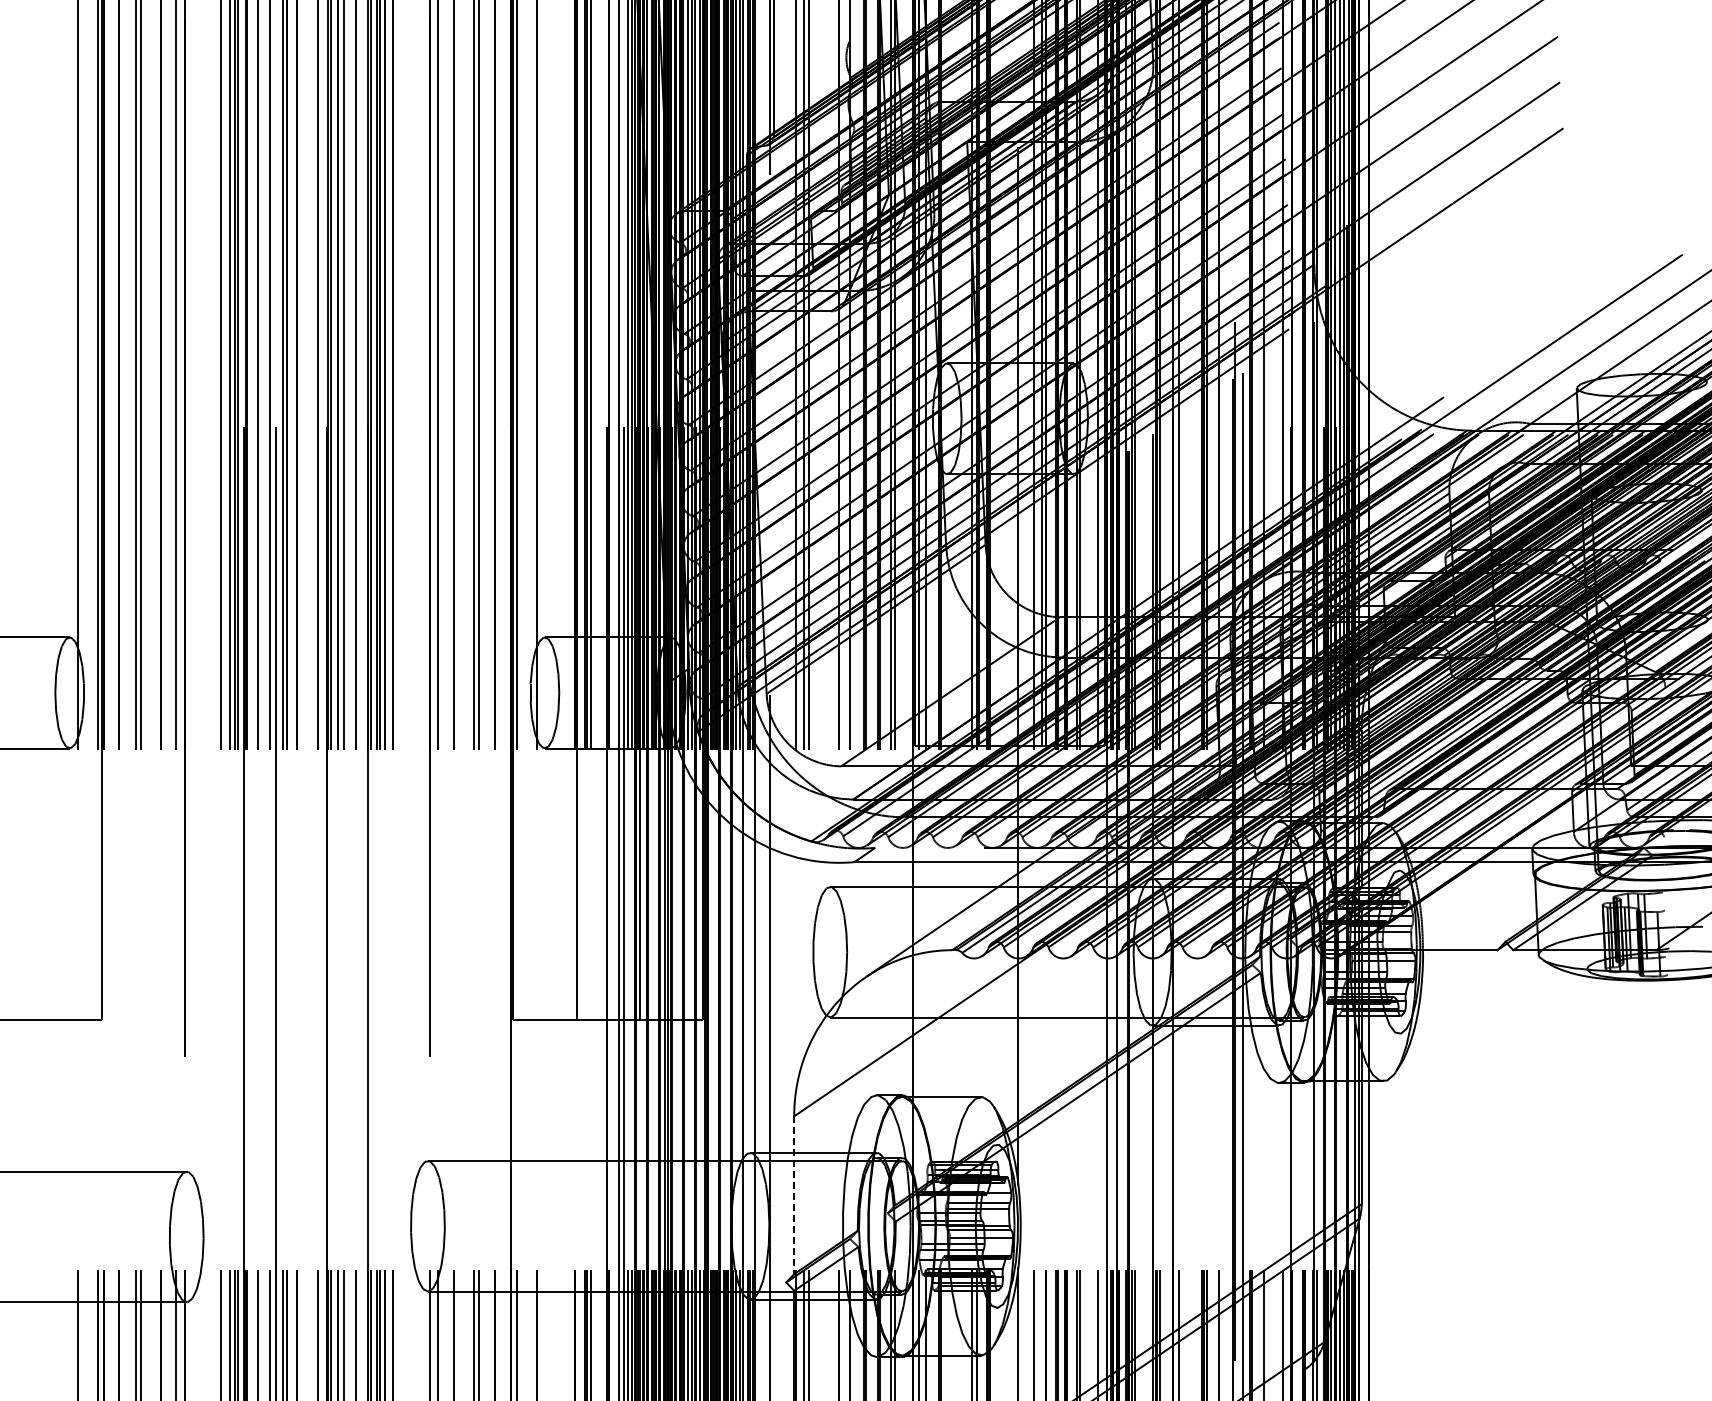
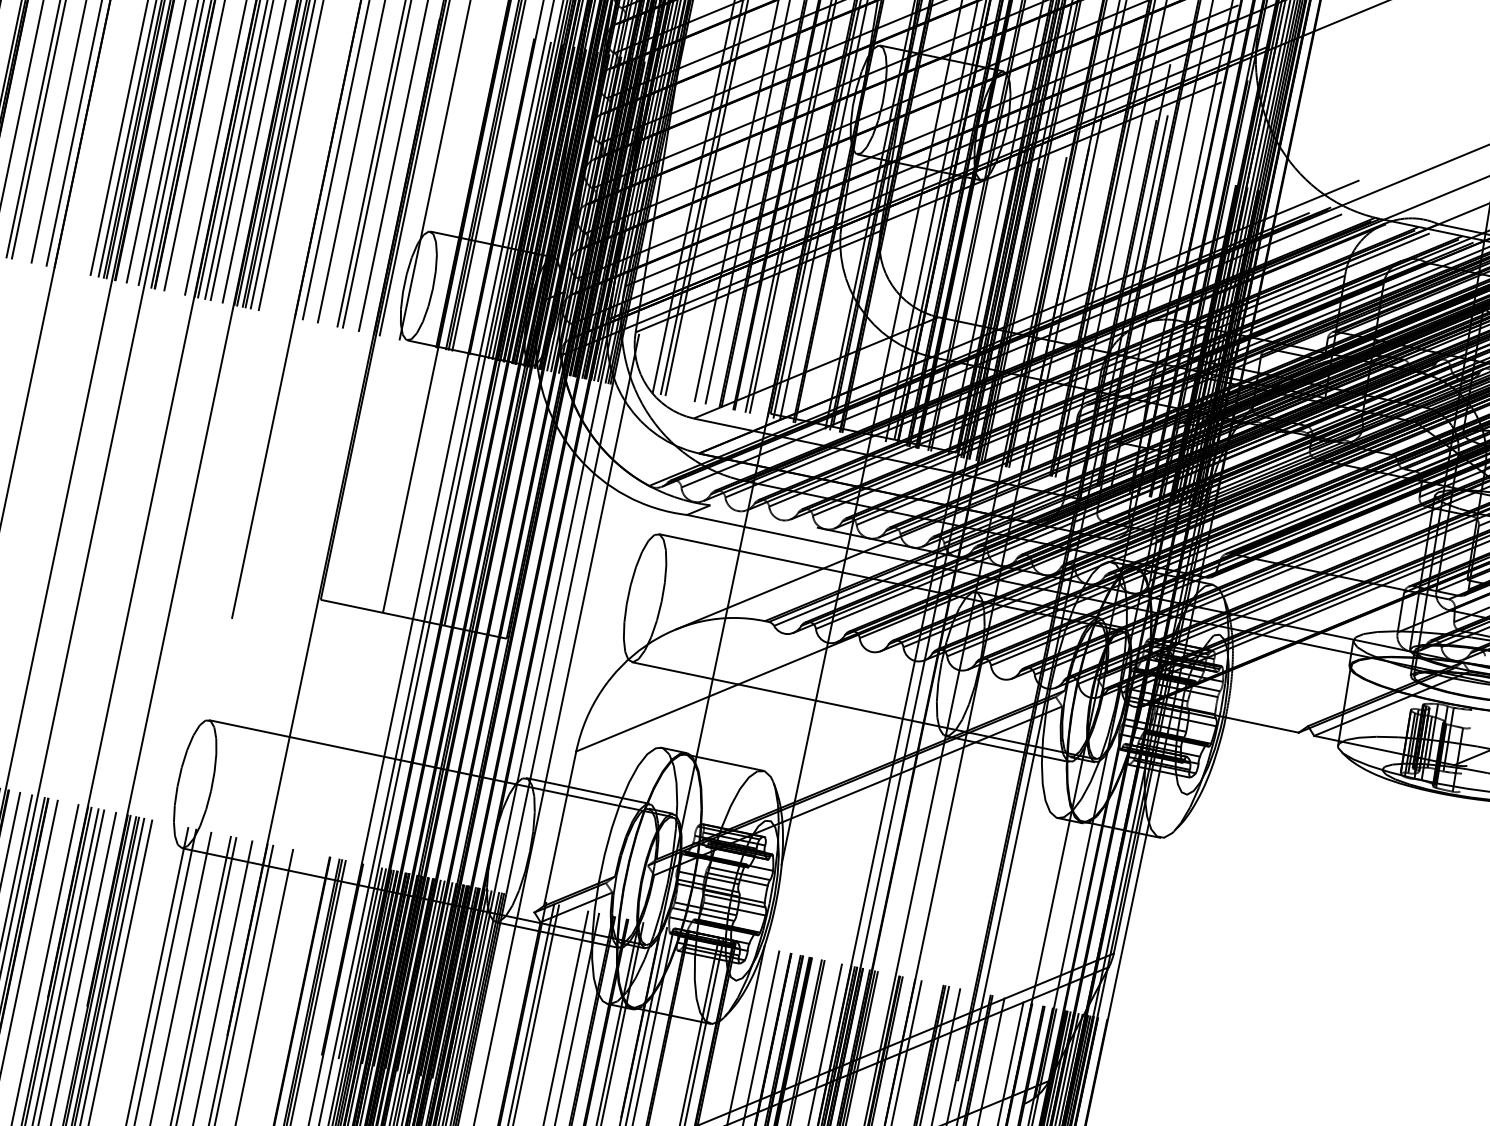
line: (794, 1195) -> (560, 829), dashed -> solid

